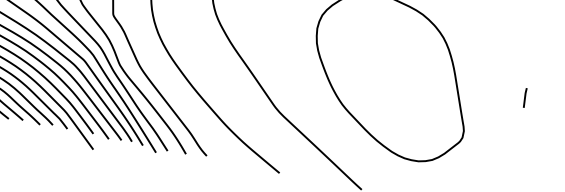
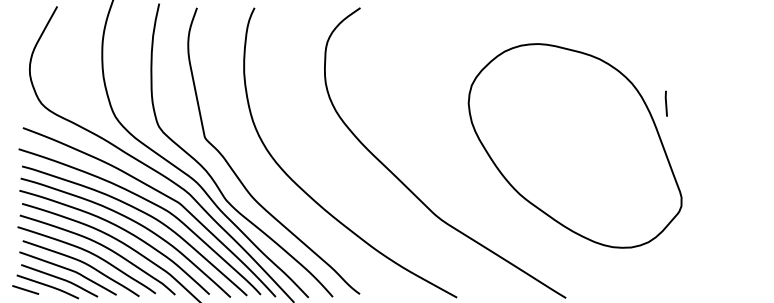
line: (524, 97) -> (665, 103), moved

